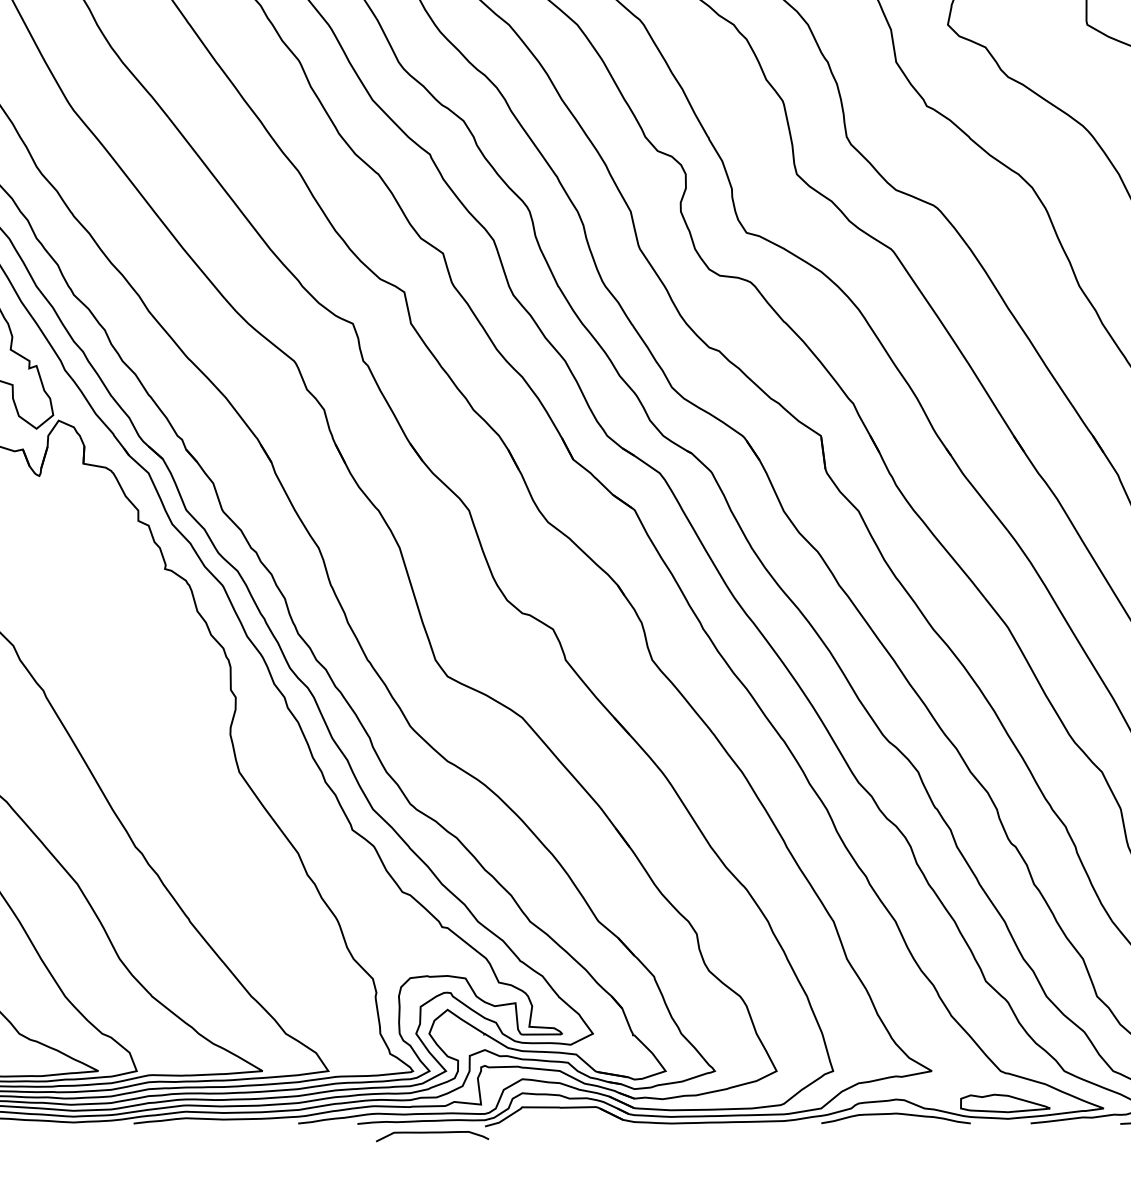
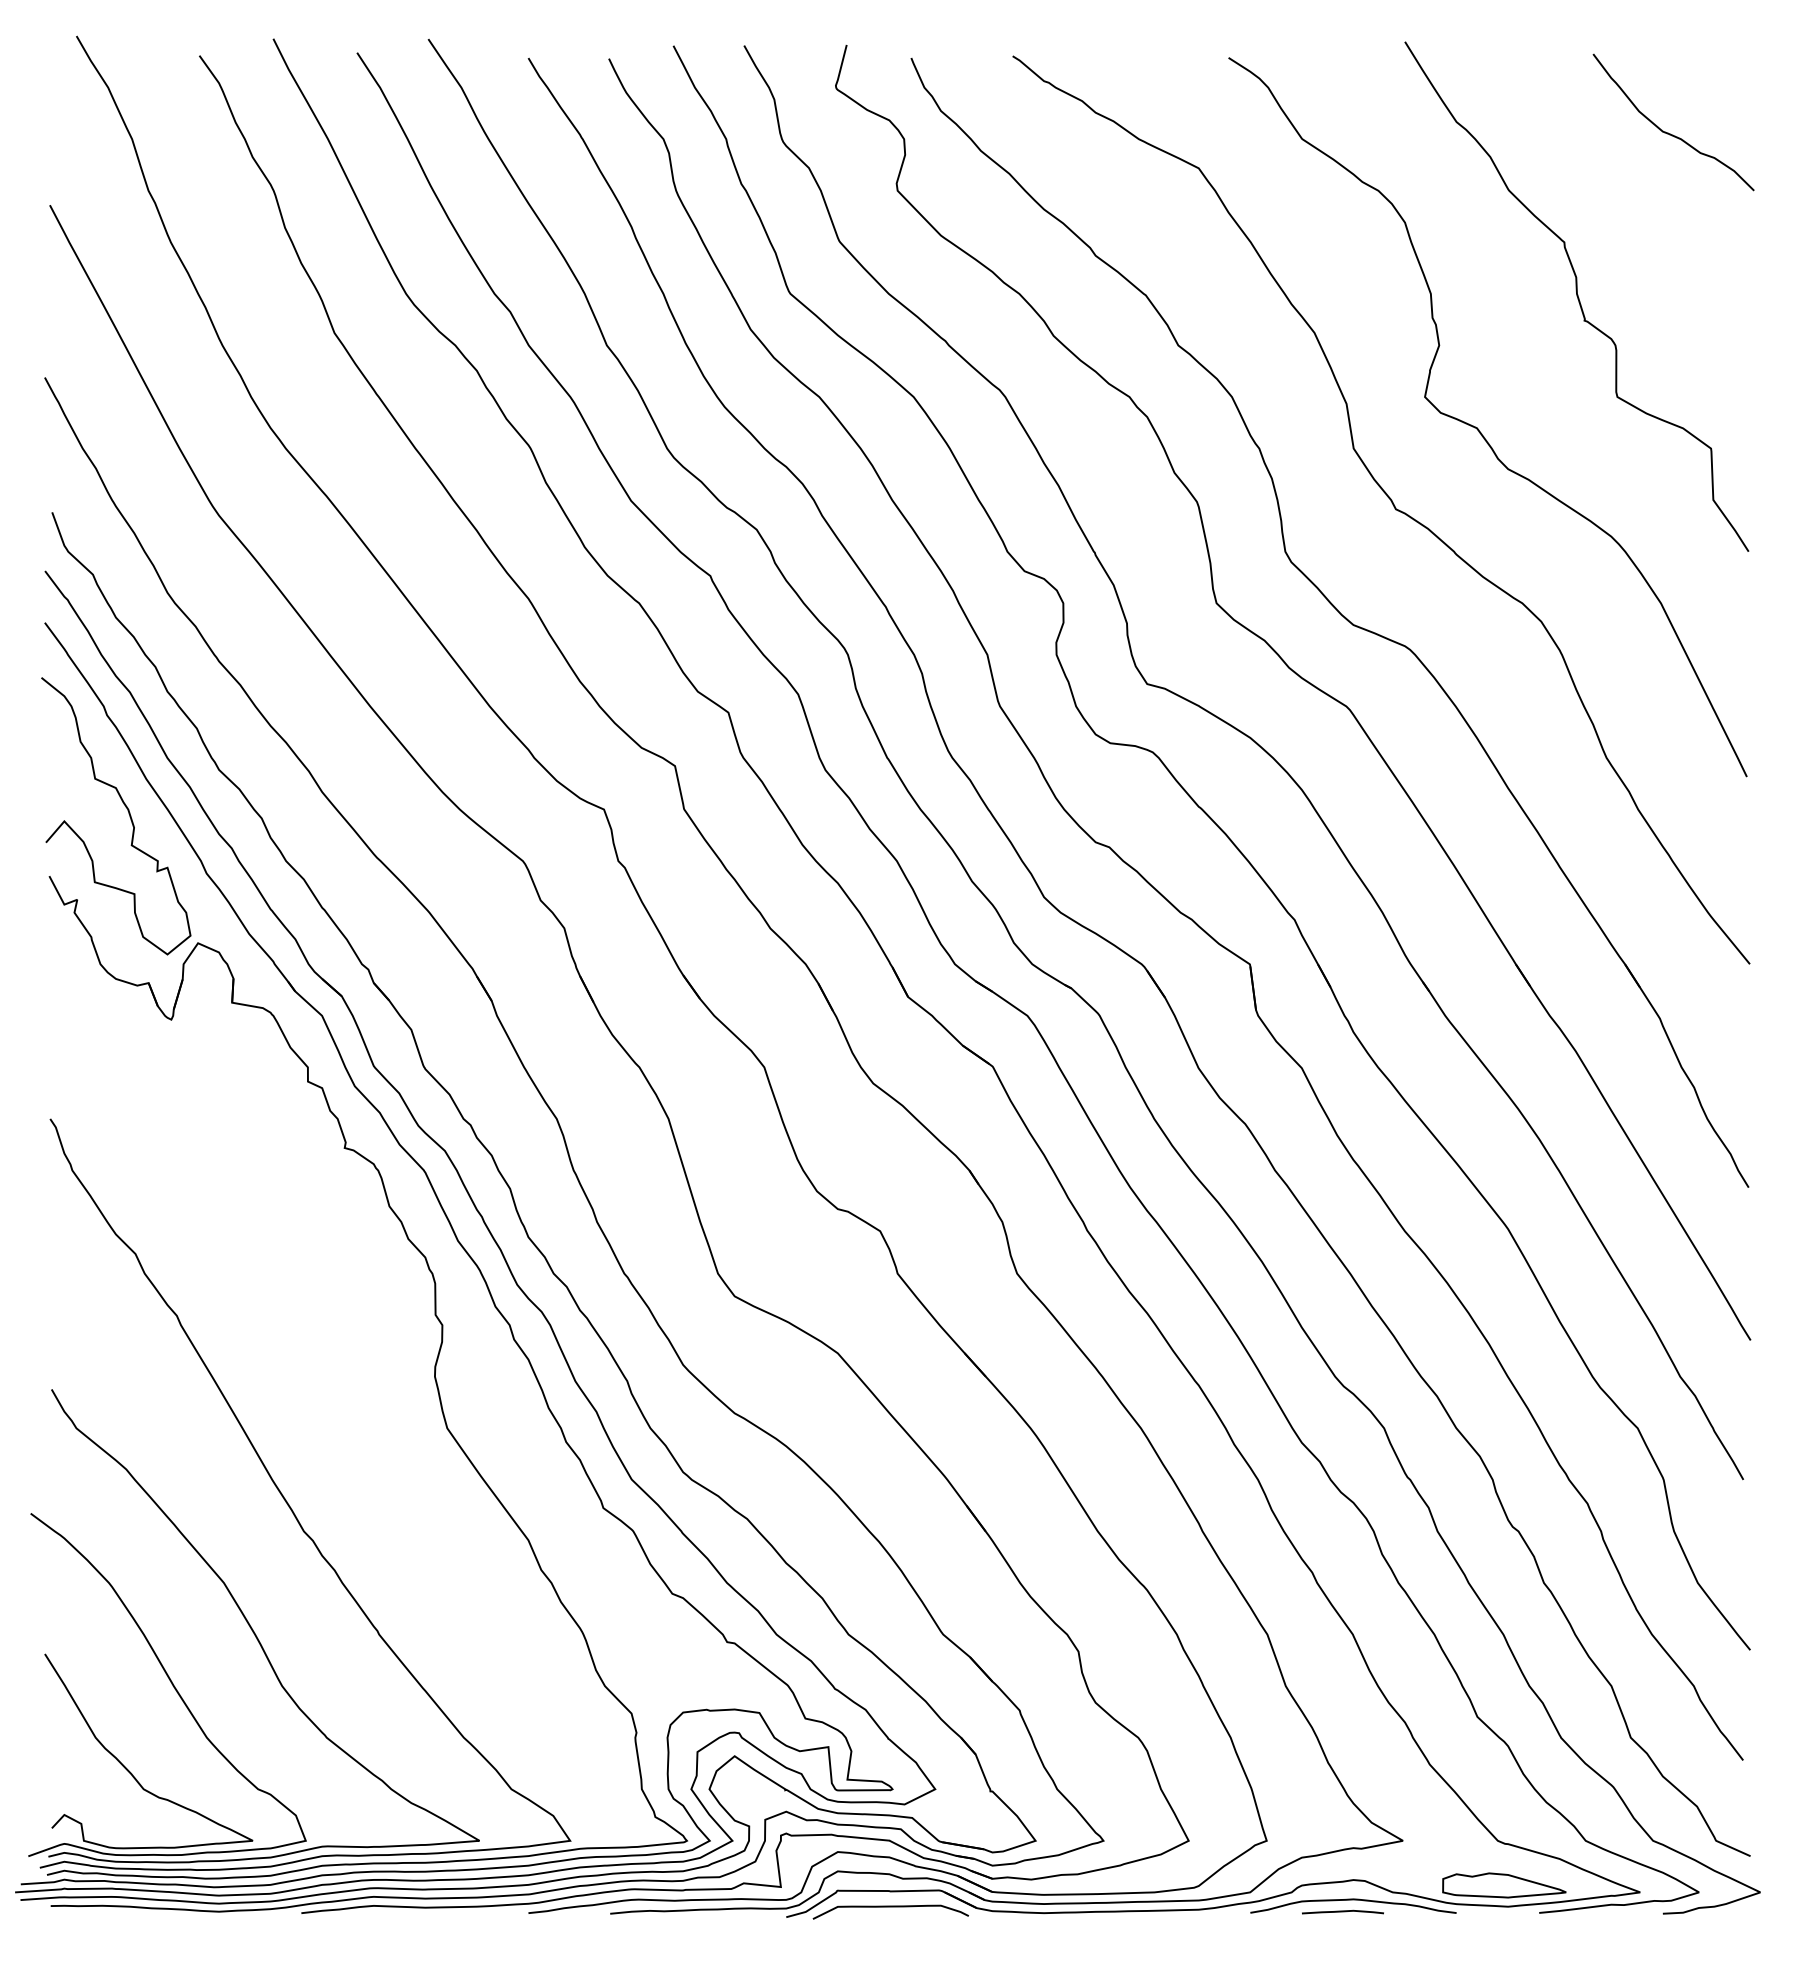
curve: (888, 1122) -> (1342, 1911), added
curve: (432, 1133) -> (890, 1907), moved

